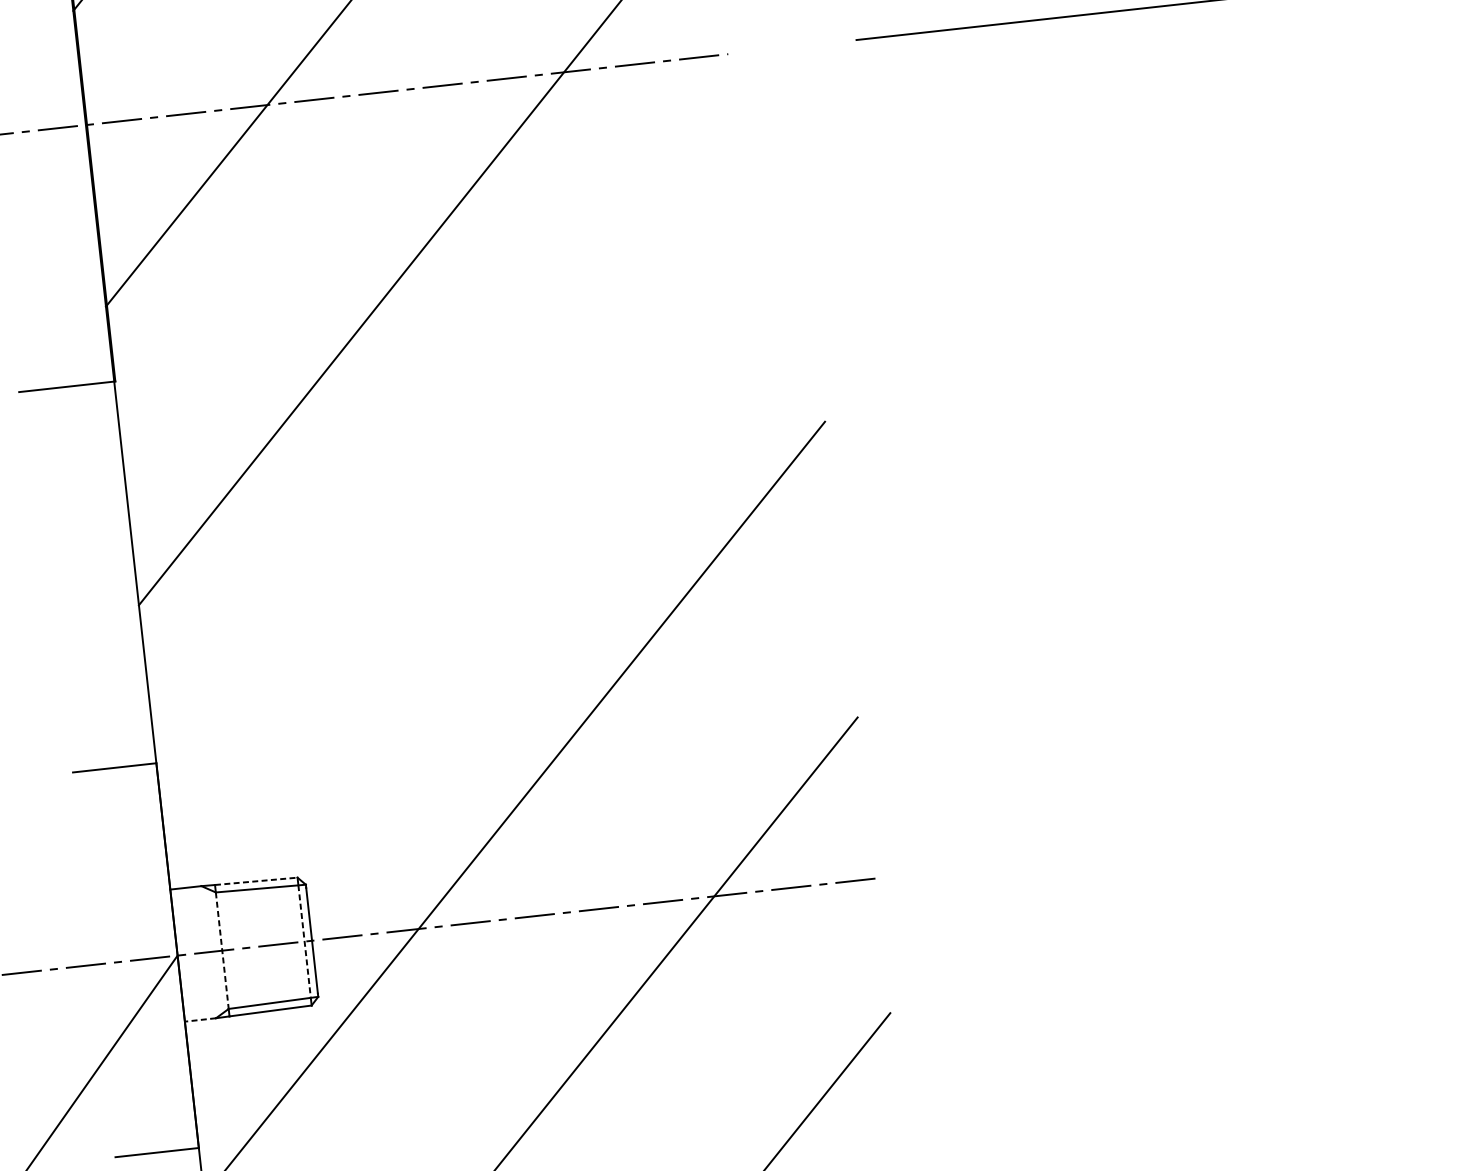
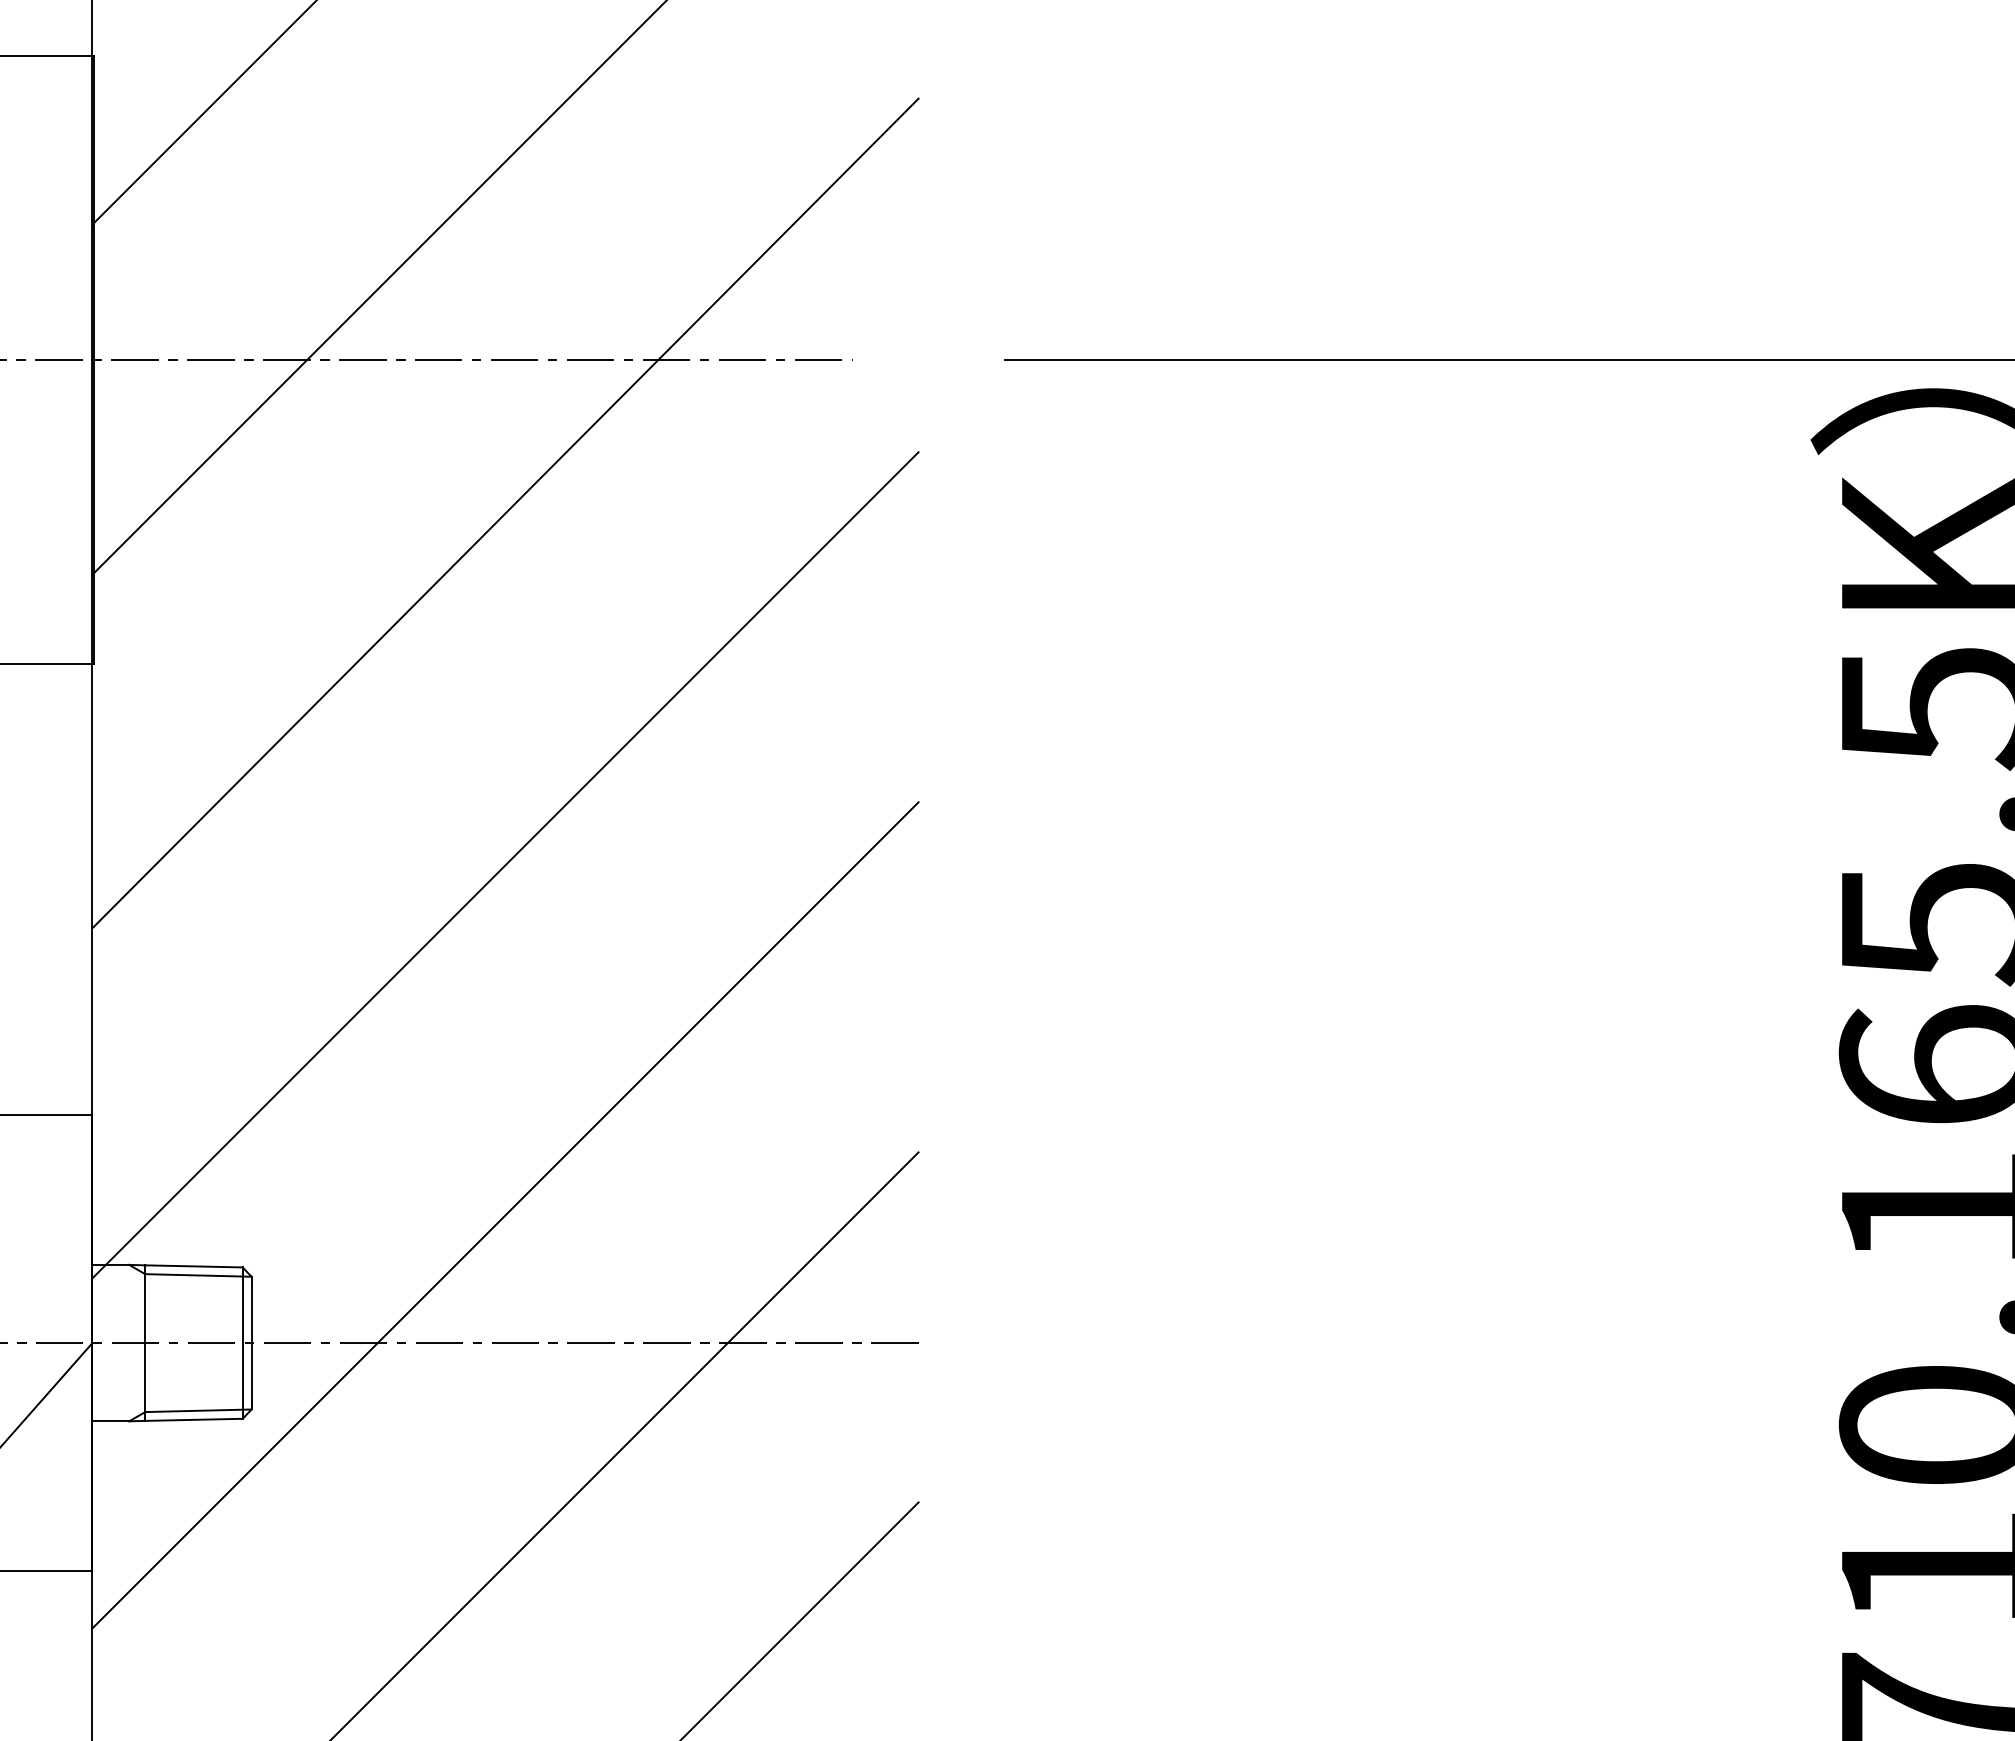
line: (482, 513) -> (505, 865), added
line: (256, 881) -> (194, 1266), dashed -> solid
line: (304, 941) -> (242, 1343), dashed -> solid
line: (222, 950) -> (145, 1343), dashed -> solid
line: (200, 1020) -> (110, 1421), dashed -> solid

